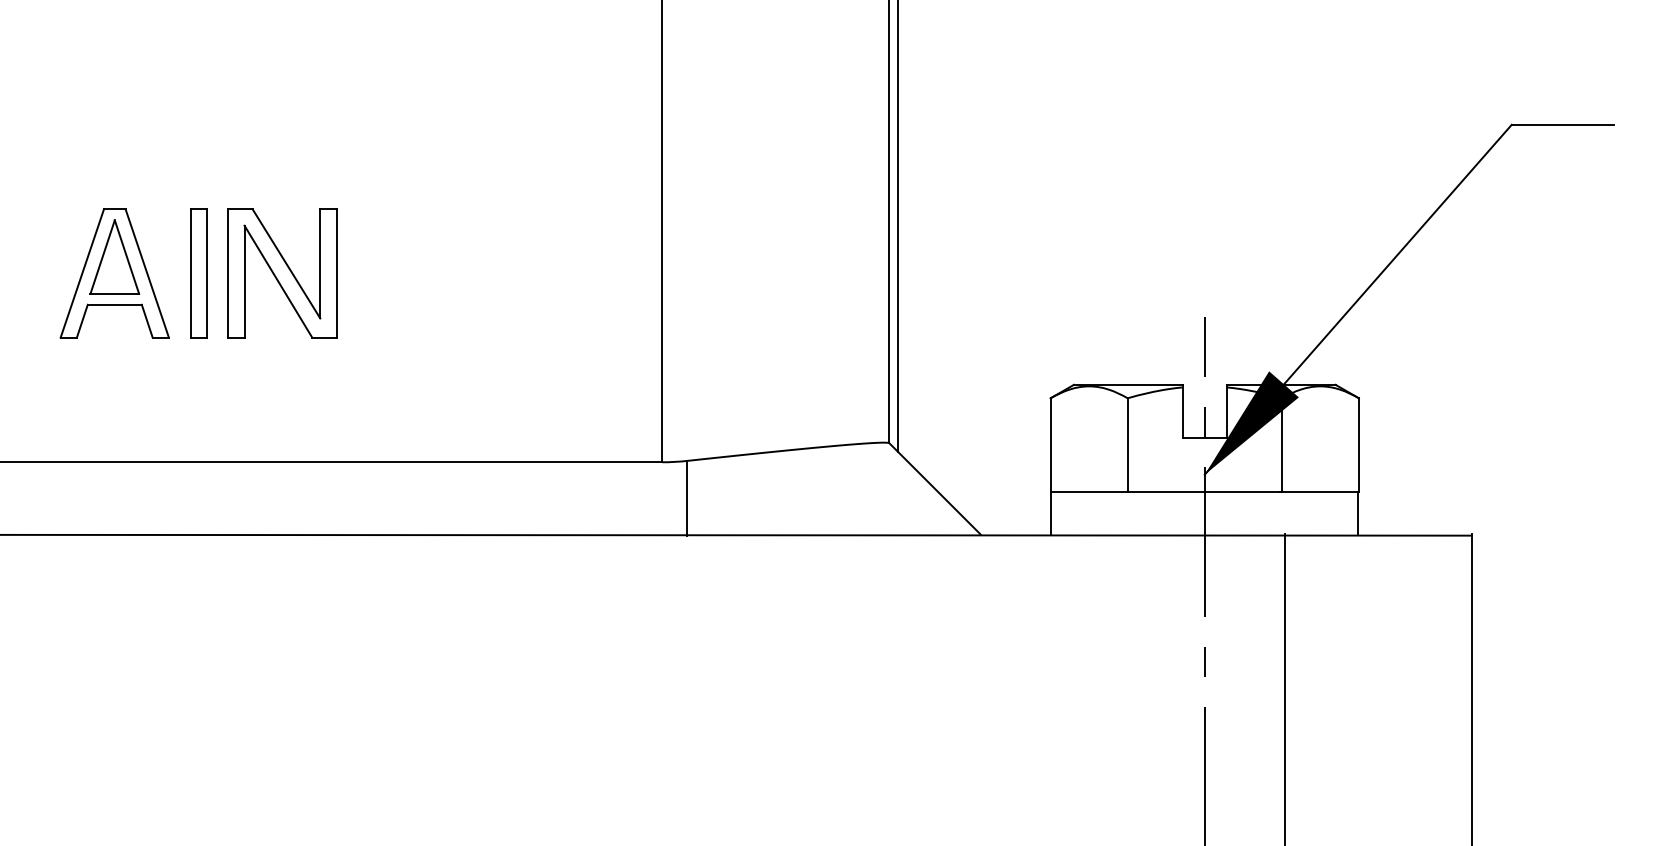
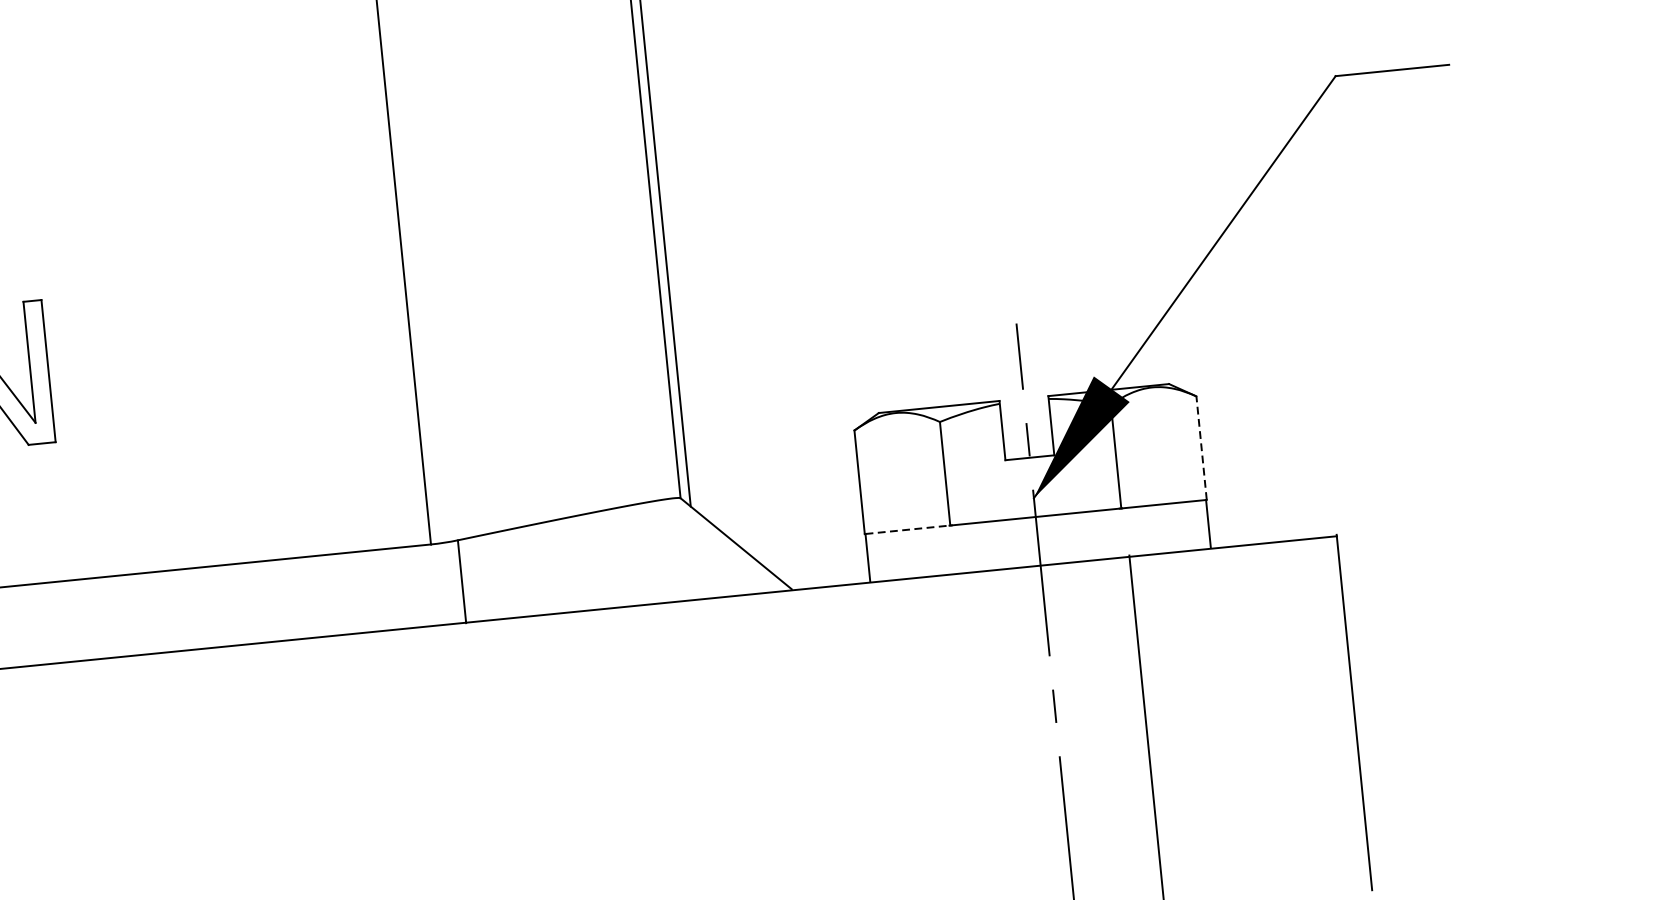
line: (1358, 444) -> (1201, 447), solid -> dashed
line: (1089, 491) -> (907, 529), solid -> dashed

